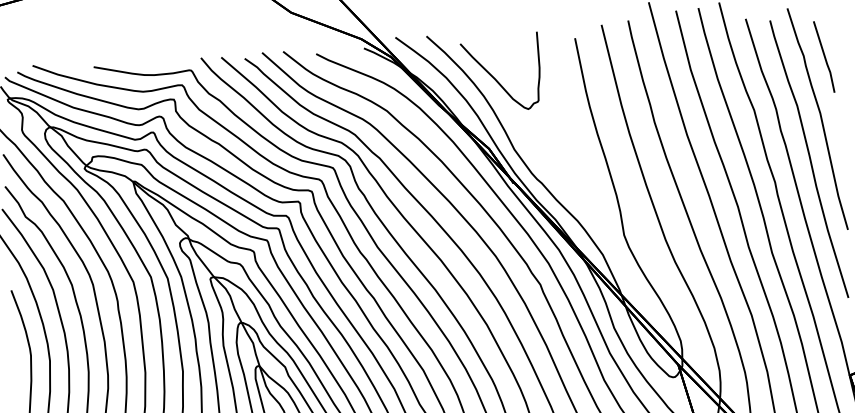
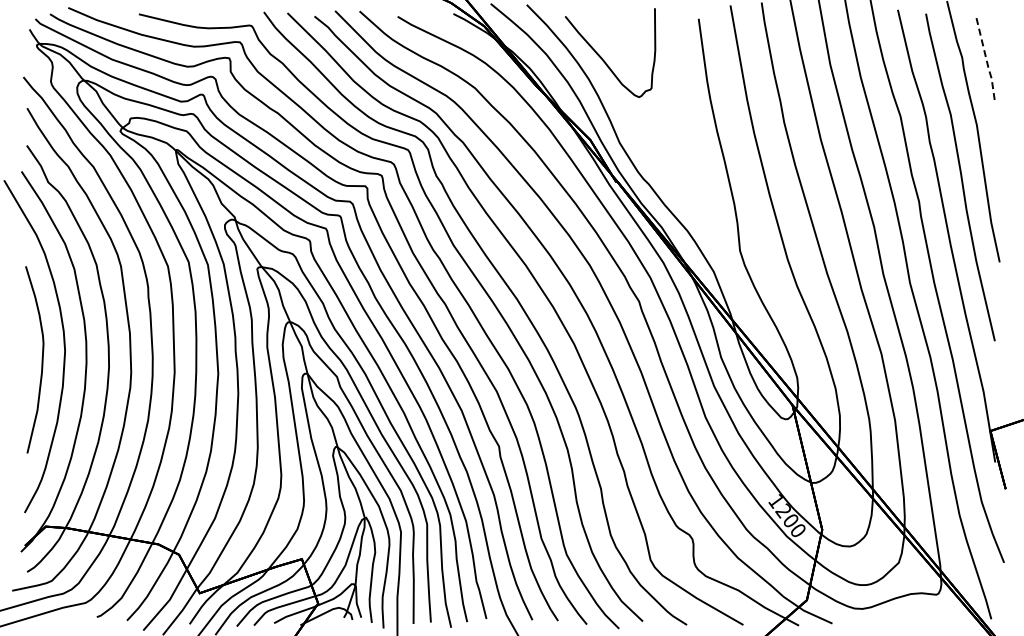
line: (825, 58) -> (987, 62), solid -> dashed

